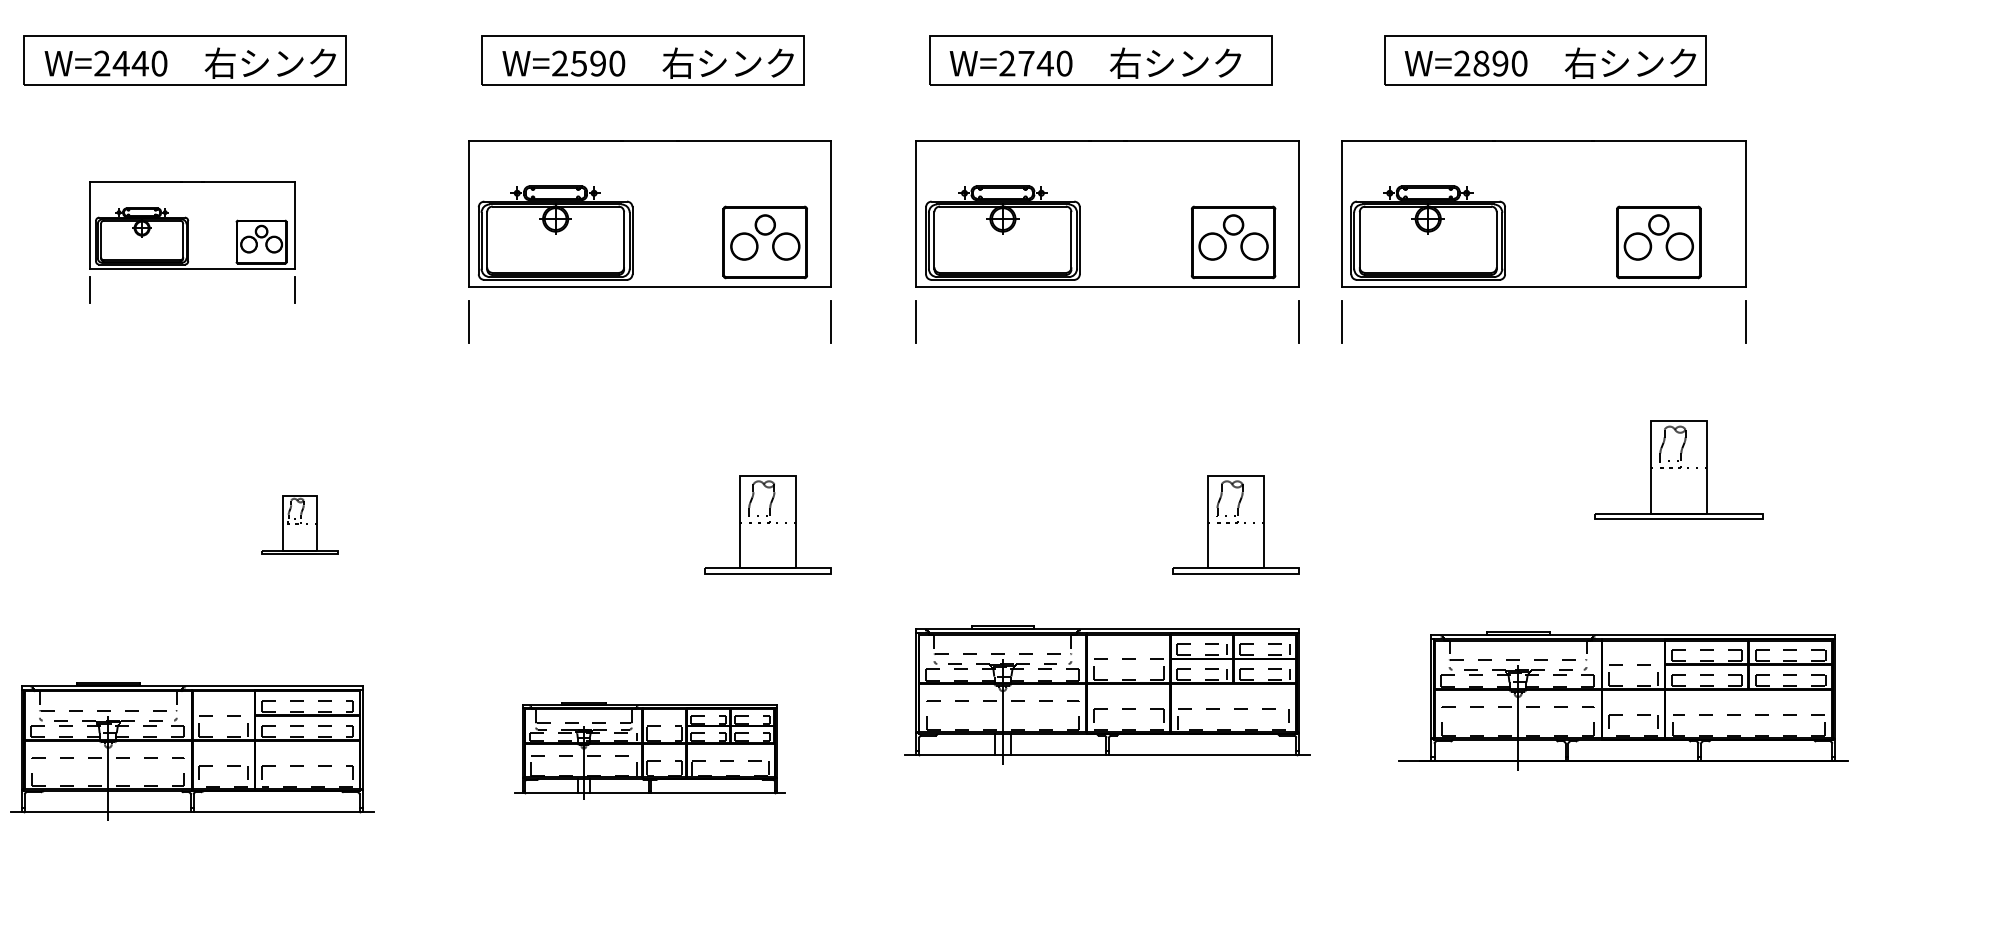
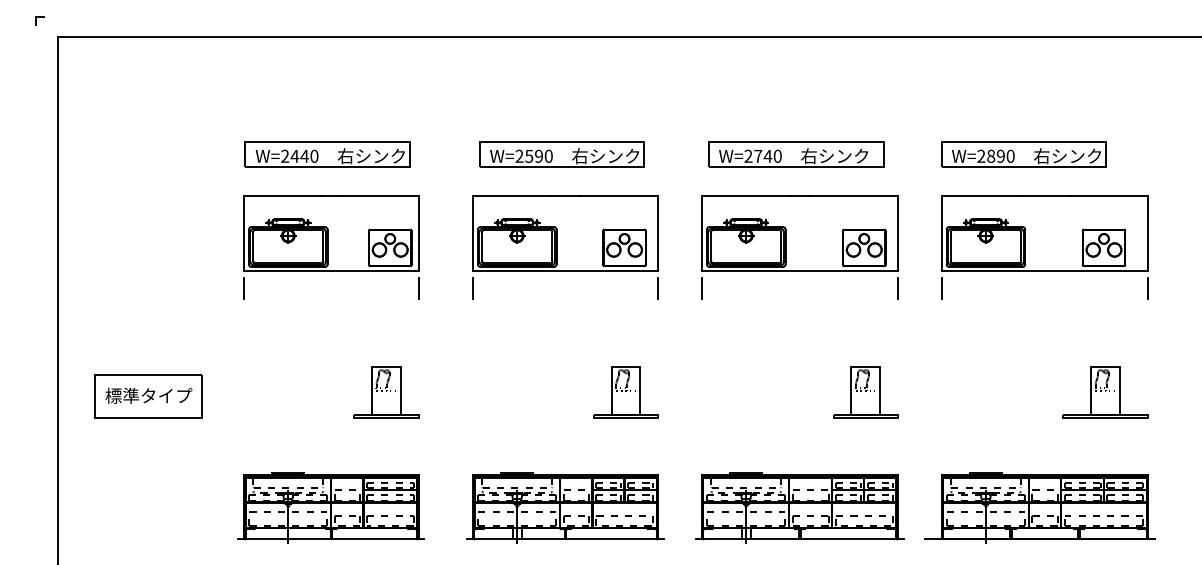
part: (192, 241) -> (331, 247), size x1.67
part: (1542, 241) -> (1044, 247), moved
part: (1679, 470) -> (1105, 392), moved
part: (300, 524) -> (386, 392), size x1.67
part: (1107, 692) -> (799, 507), moved
part: (1622, 698) -> (1039, 507), moved
part: (649, 749) -> (565, 507), size x1.43

